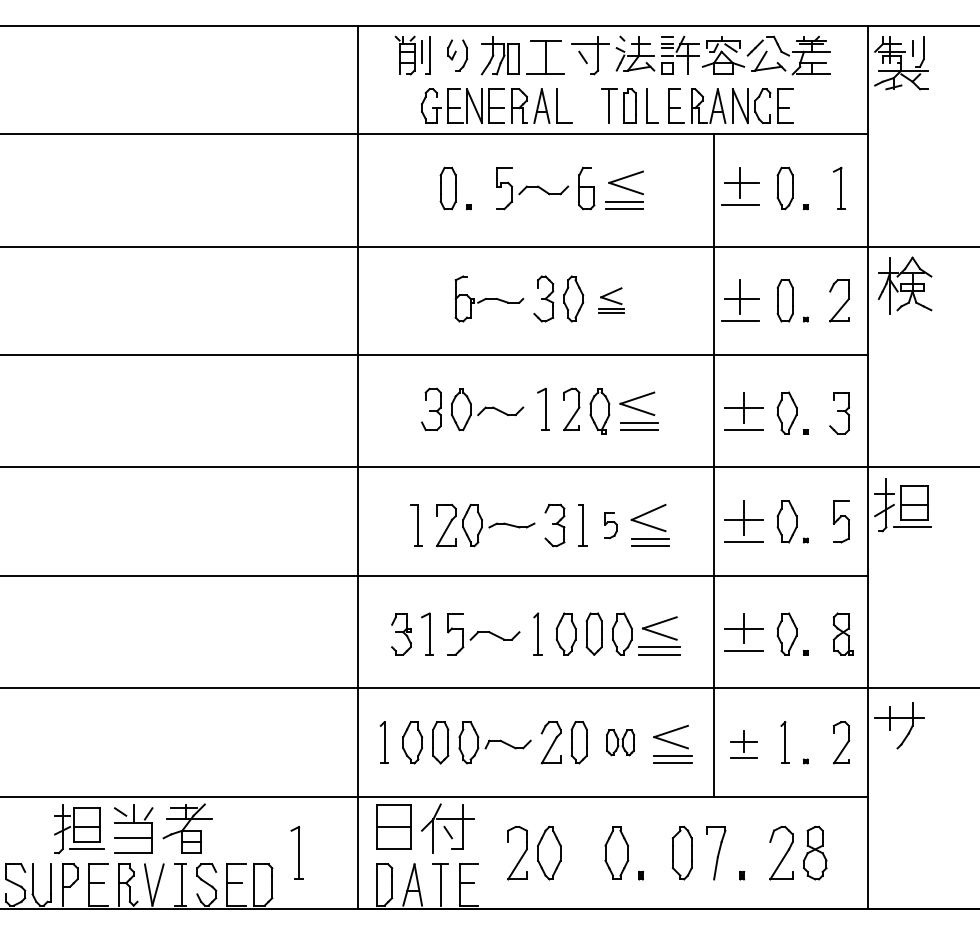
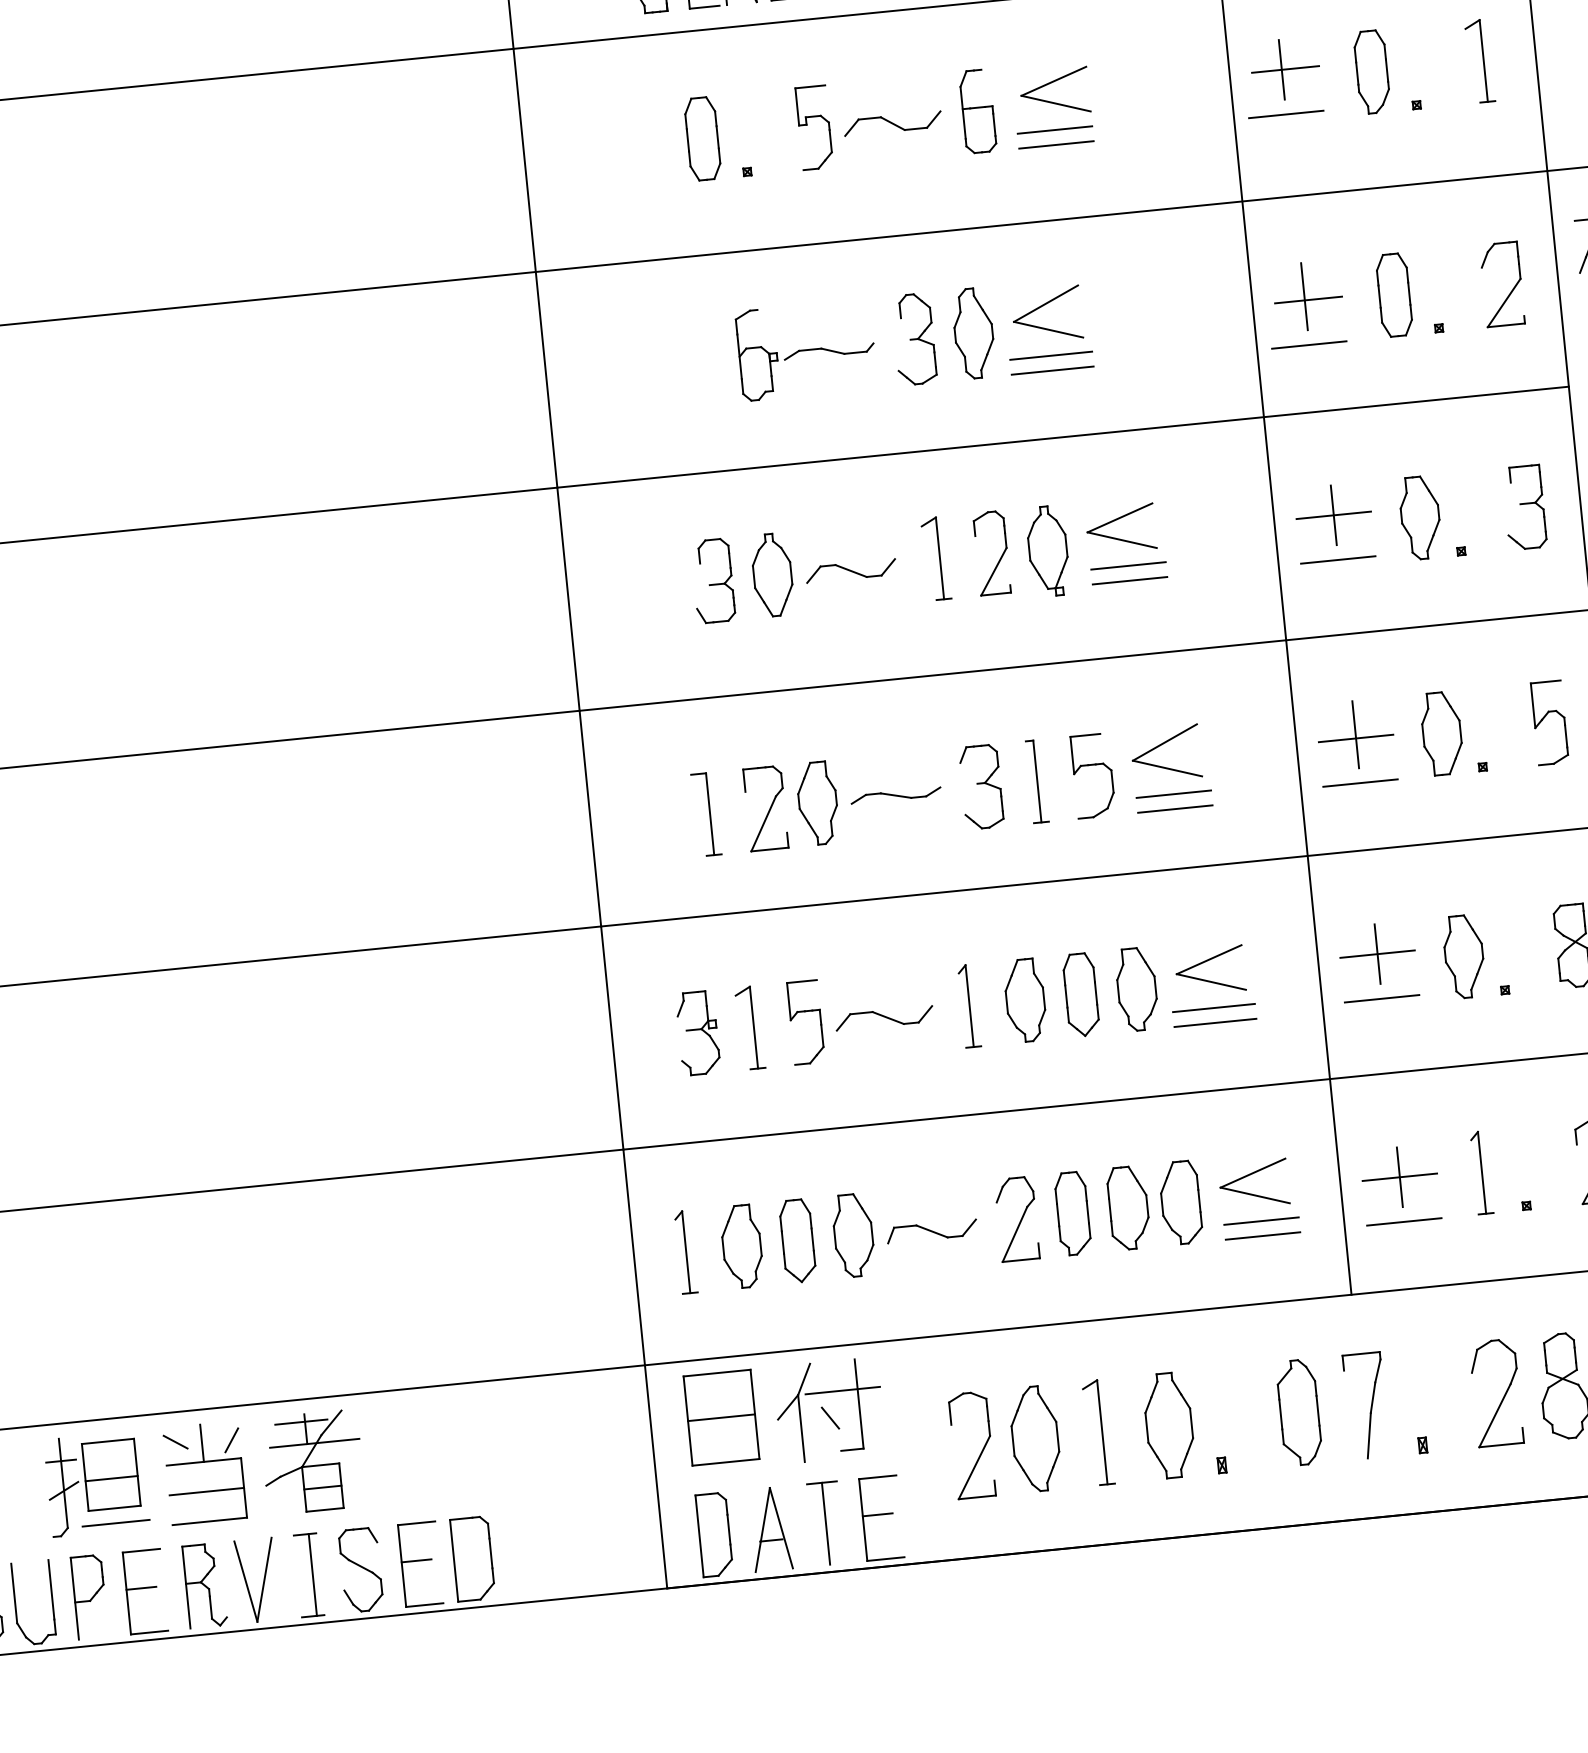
part: (611, 300) -> (1049, 328), size x1.67
part: (610, 525) -> (1091, 776), size x1.67
part: (620, 742) -> (1154, 1205), size x1.67
part: (743, 744) -> (1399, 1184), size x1.43
part: (296, 852) -> (1097, 1431), moved

